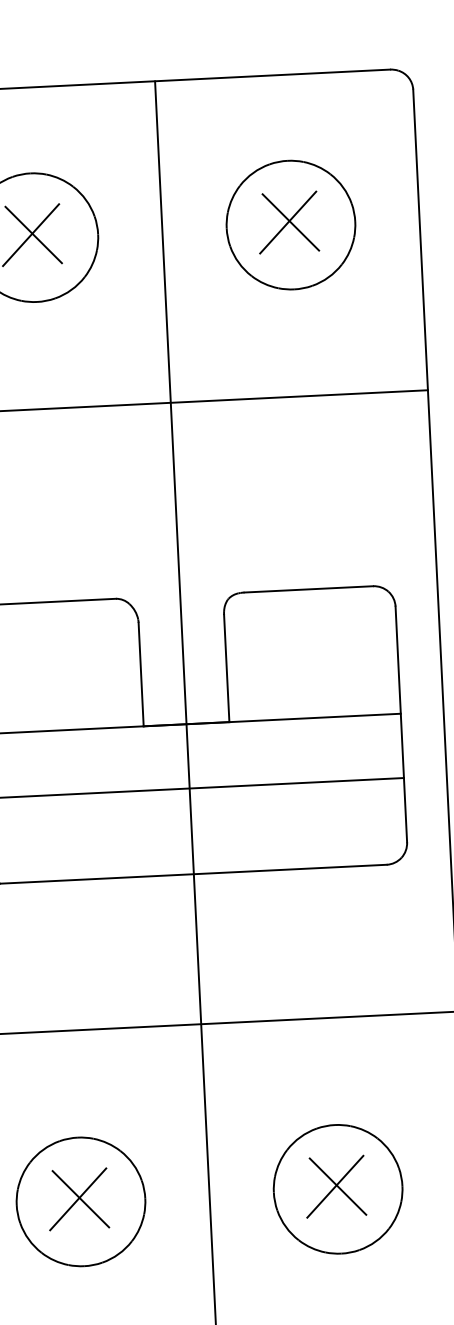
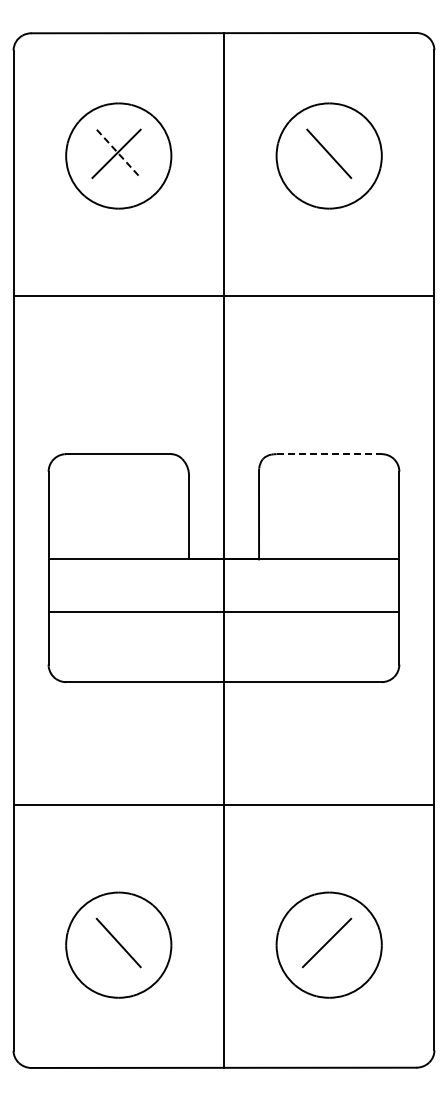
line: (287, 222) -> (326, 153), removed
line: (33, 234) -> (118, 153), solid -> dashed
line: (309, 589) -> (329, 454), solid -> dashed
line: (338, 1186) -> (329, 942), removed
line: (78, 1198) -> (116, 942), removed

